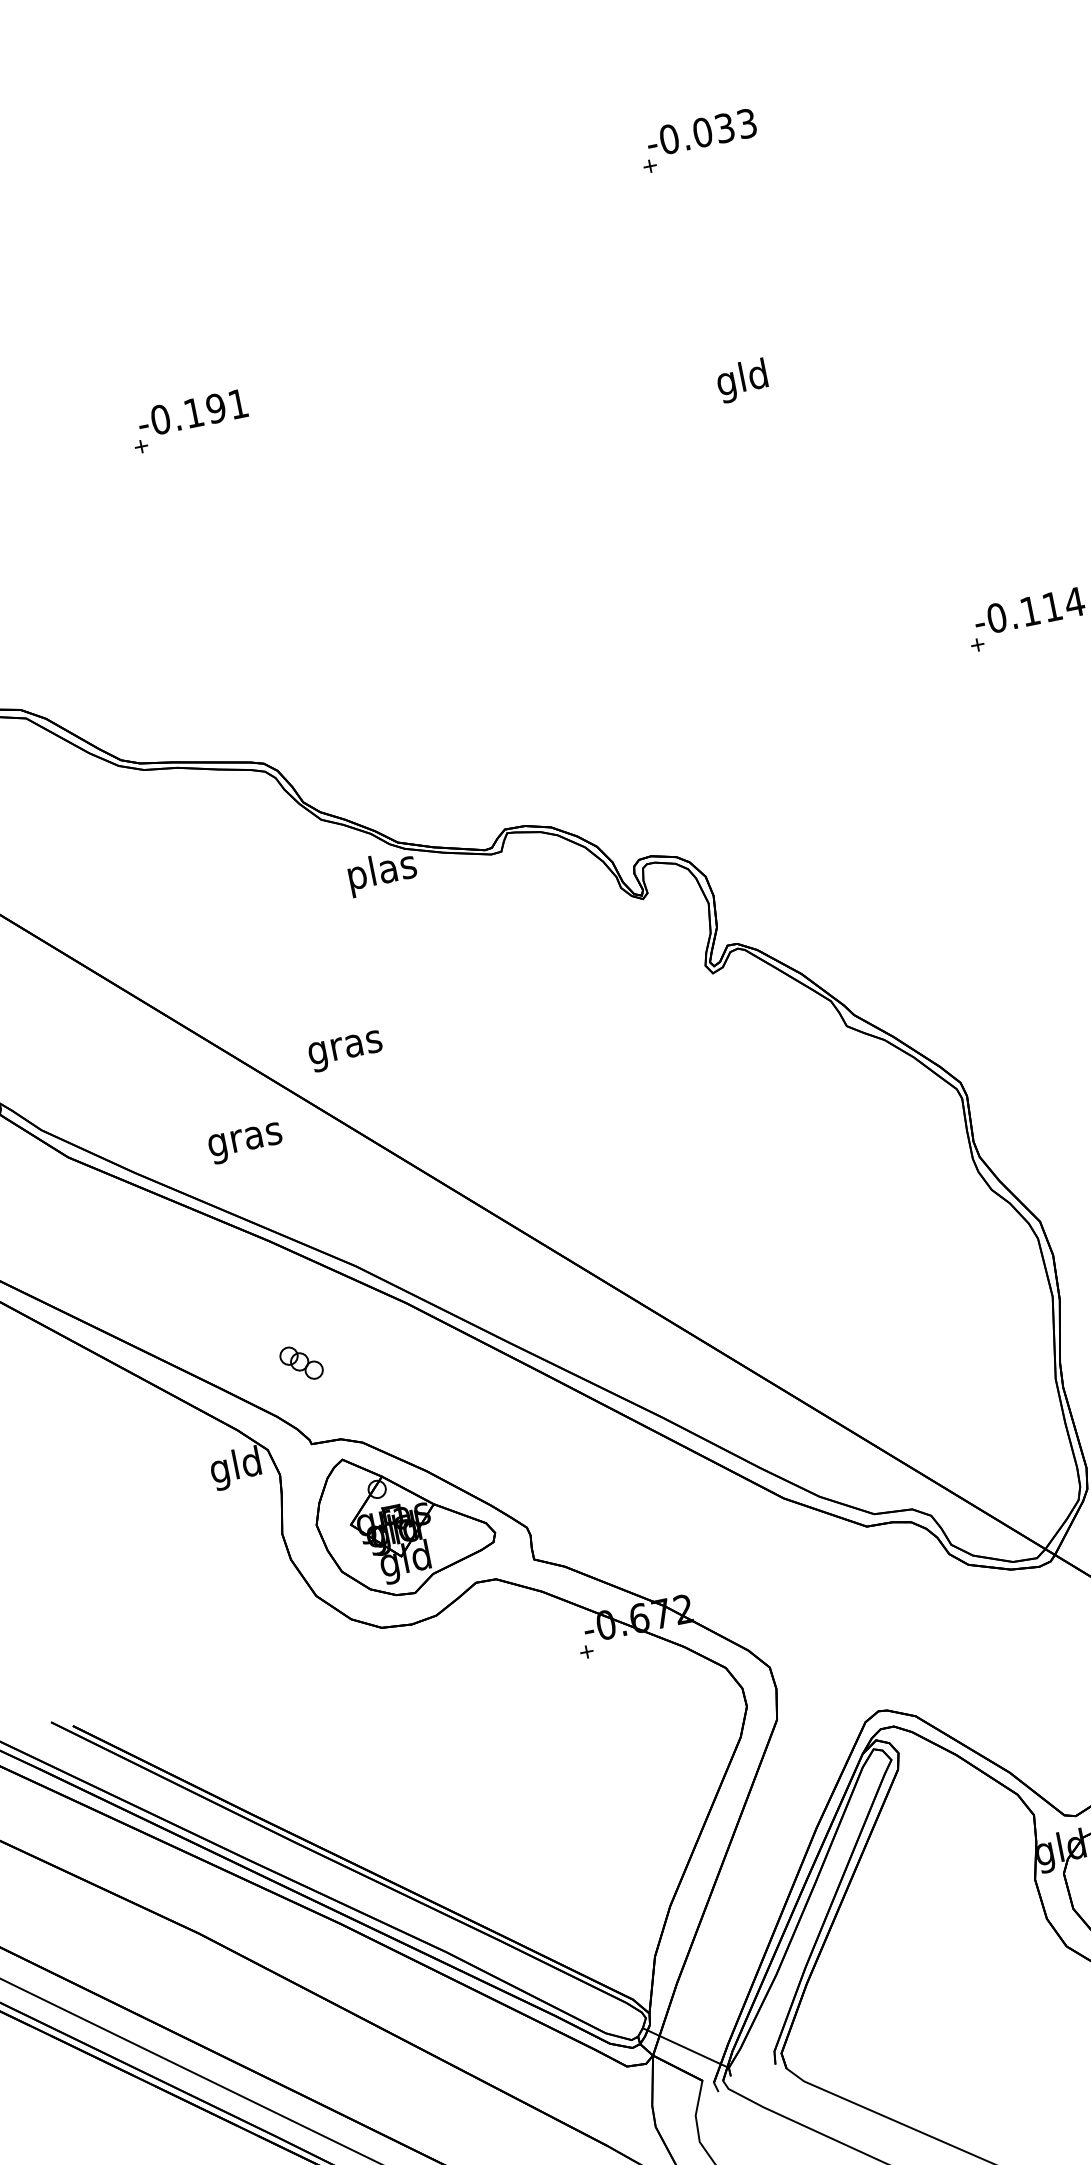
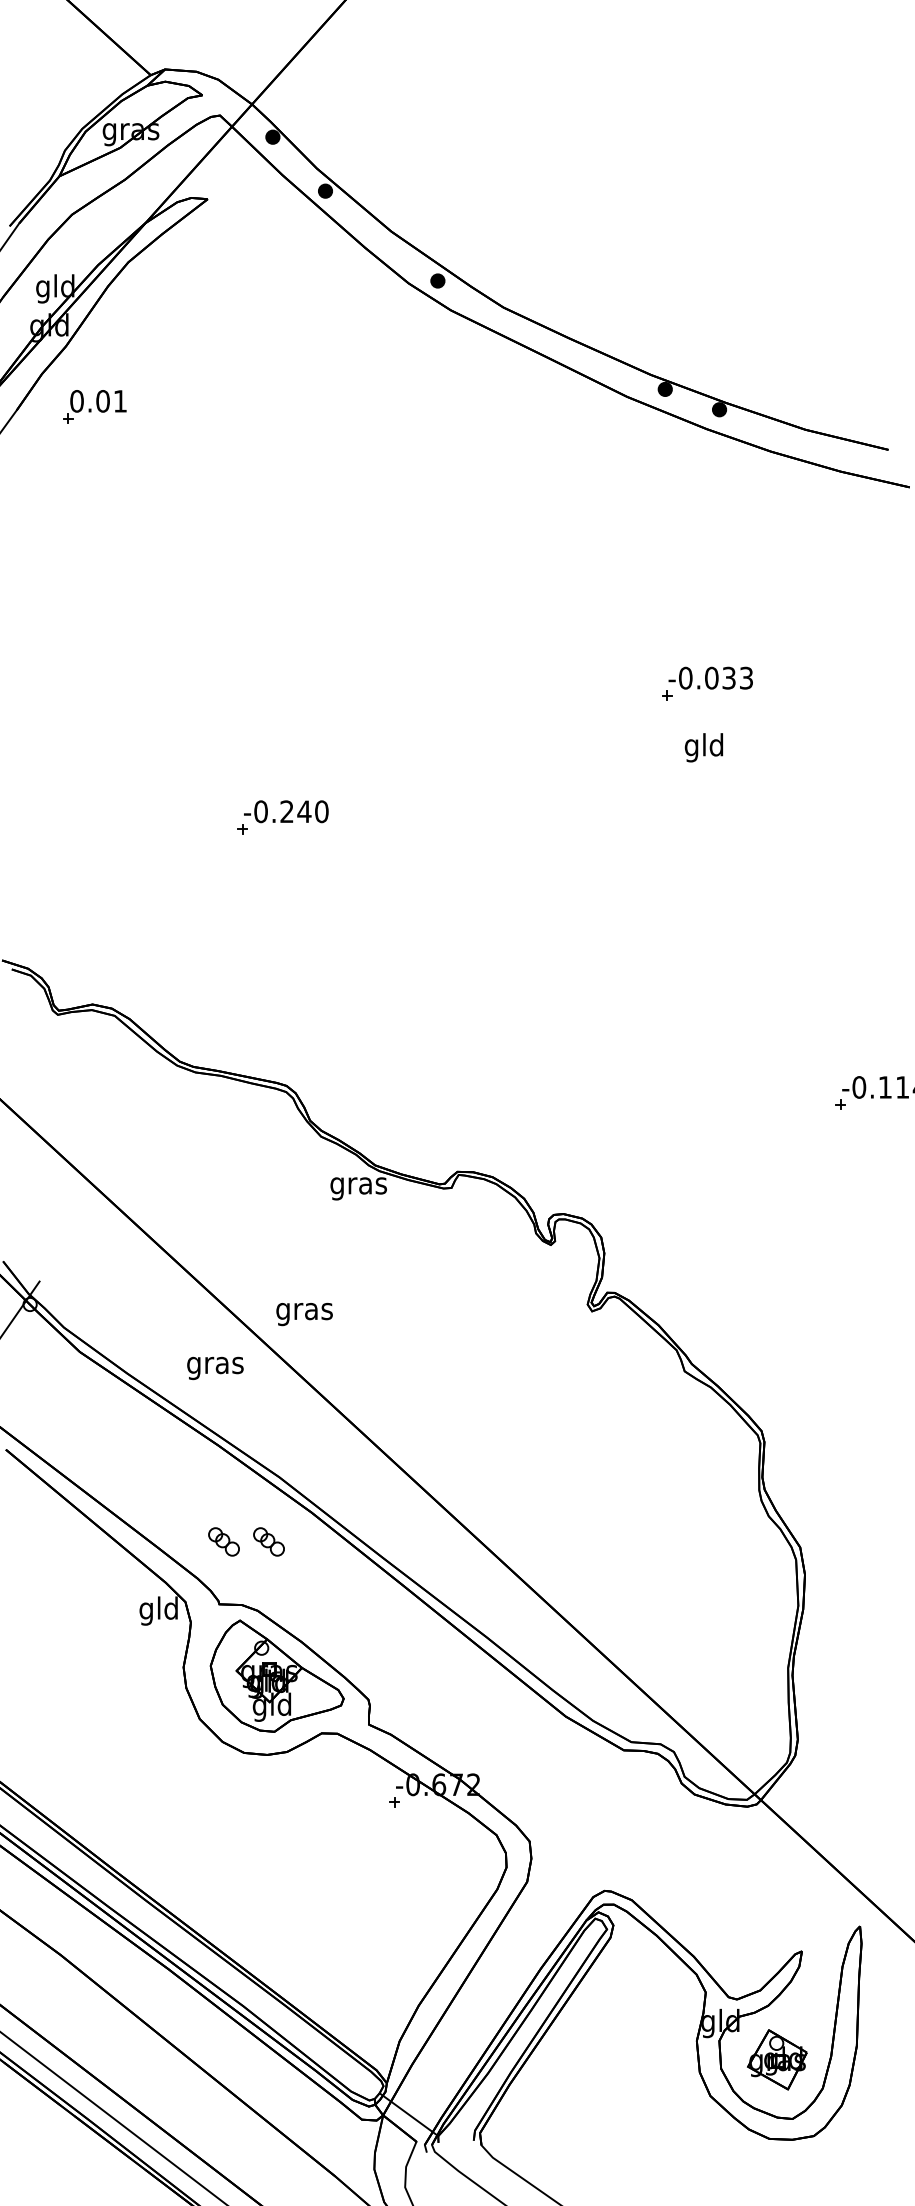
text: (741, 380) -> (703, 747), moved
text: (216, 408) -> (304, 811), -0.191 -> -0.240
text: (381, 872) -> (358, 1185), plas -> gras
part: (358, 1351) -> (268, 1541), added

